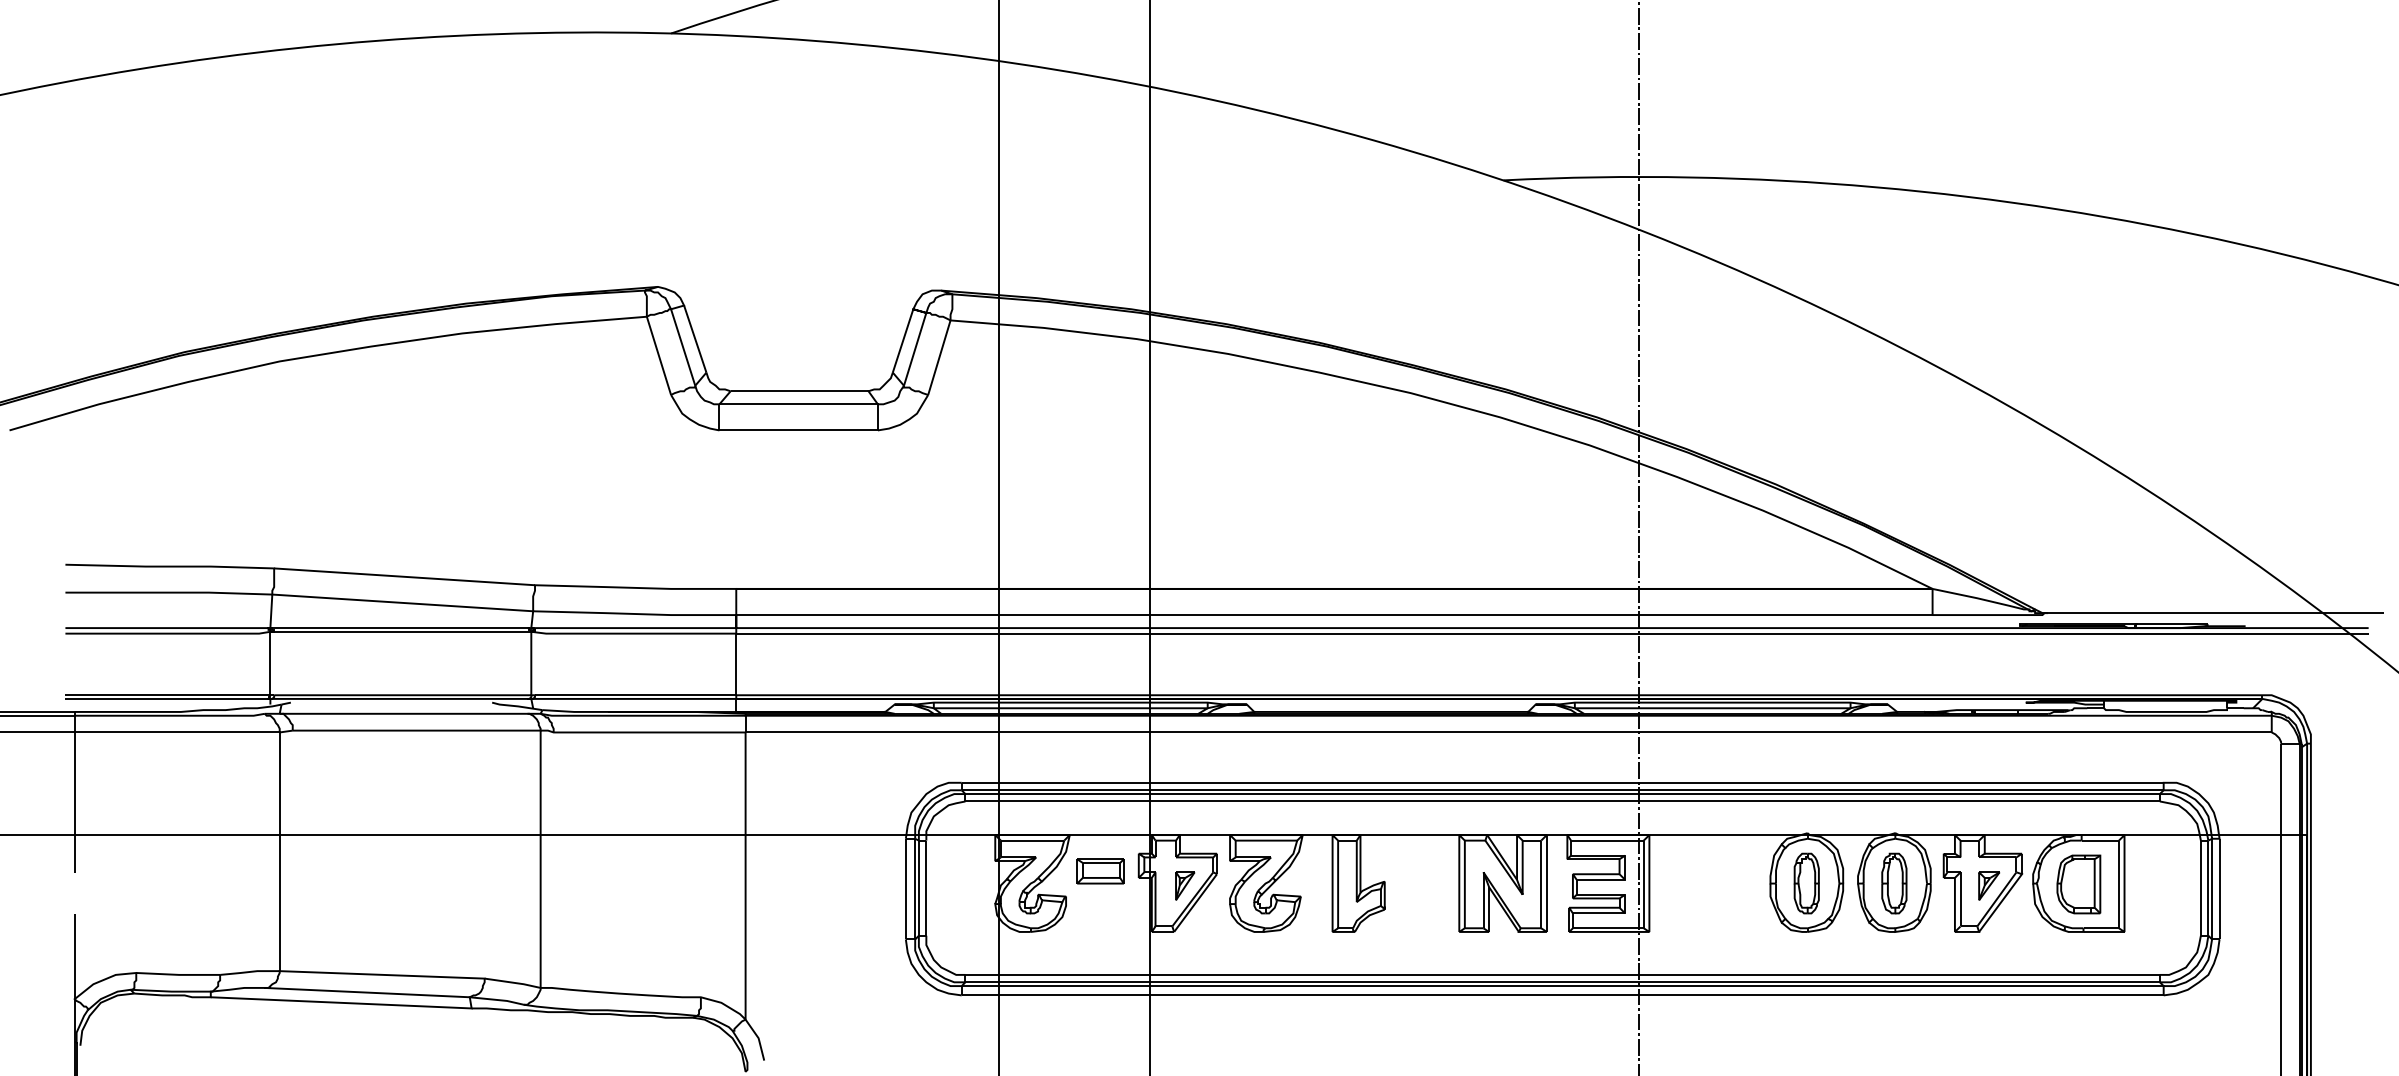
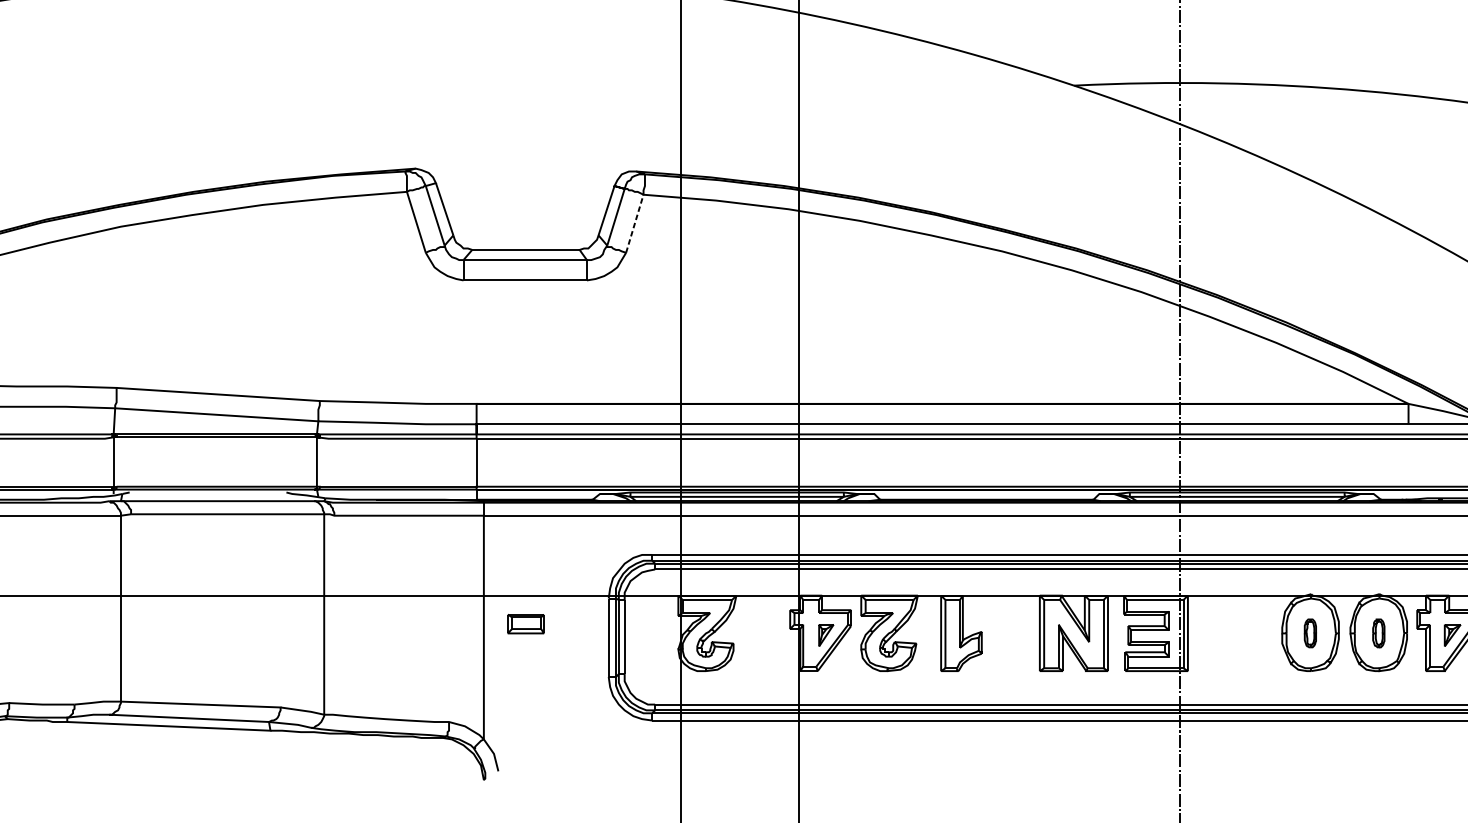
line: (939, 357) -> (634, 223), solid -> dashed
part: (1100, 871) -> (525, 624), moved
part: (1806, 883) -> (1310, 633), size x0.6
part: (1894, 883) -> (1378, 633), size x0.6

